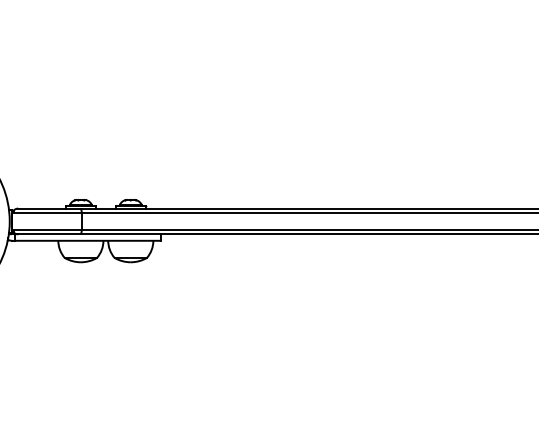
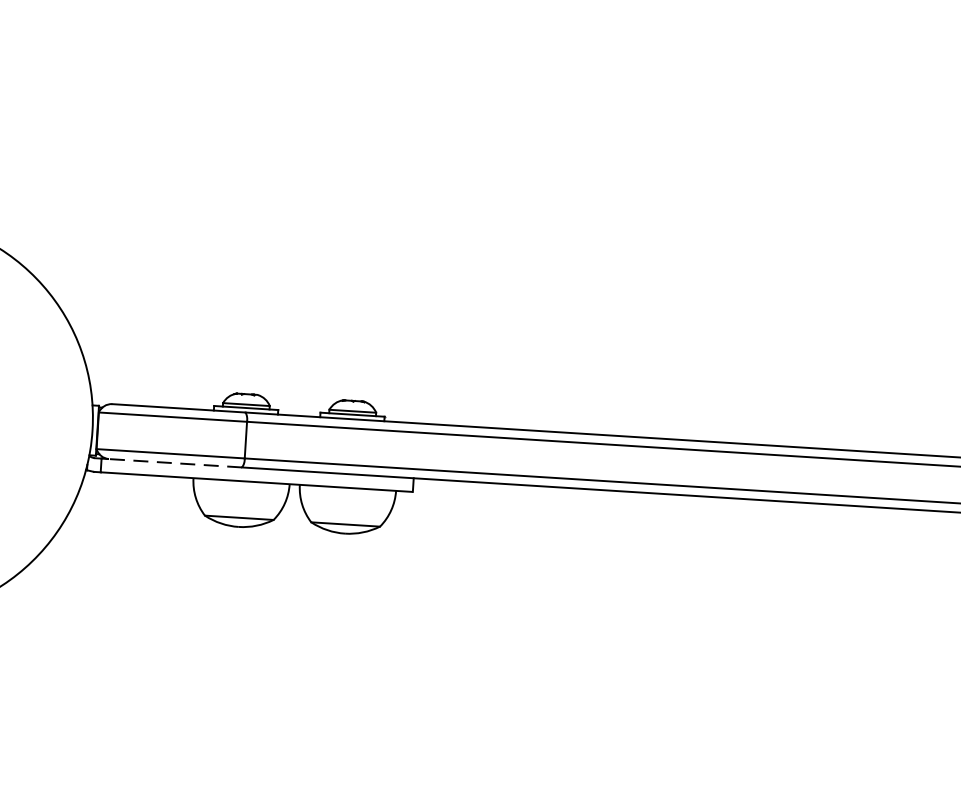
line: (48, 234) -> (173, 463), solid -> dashed

